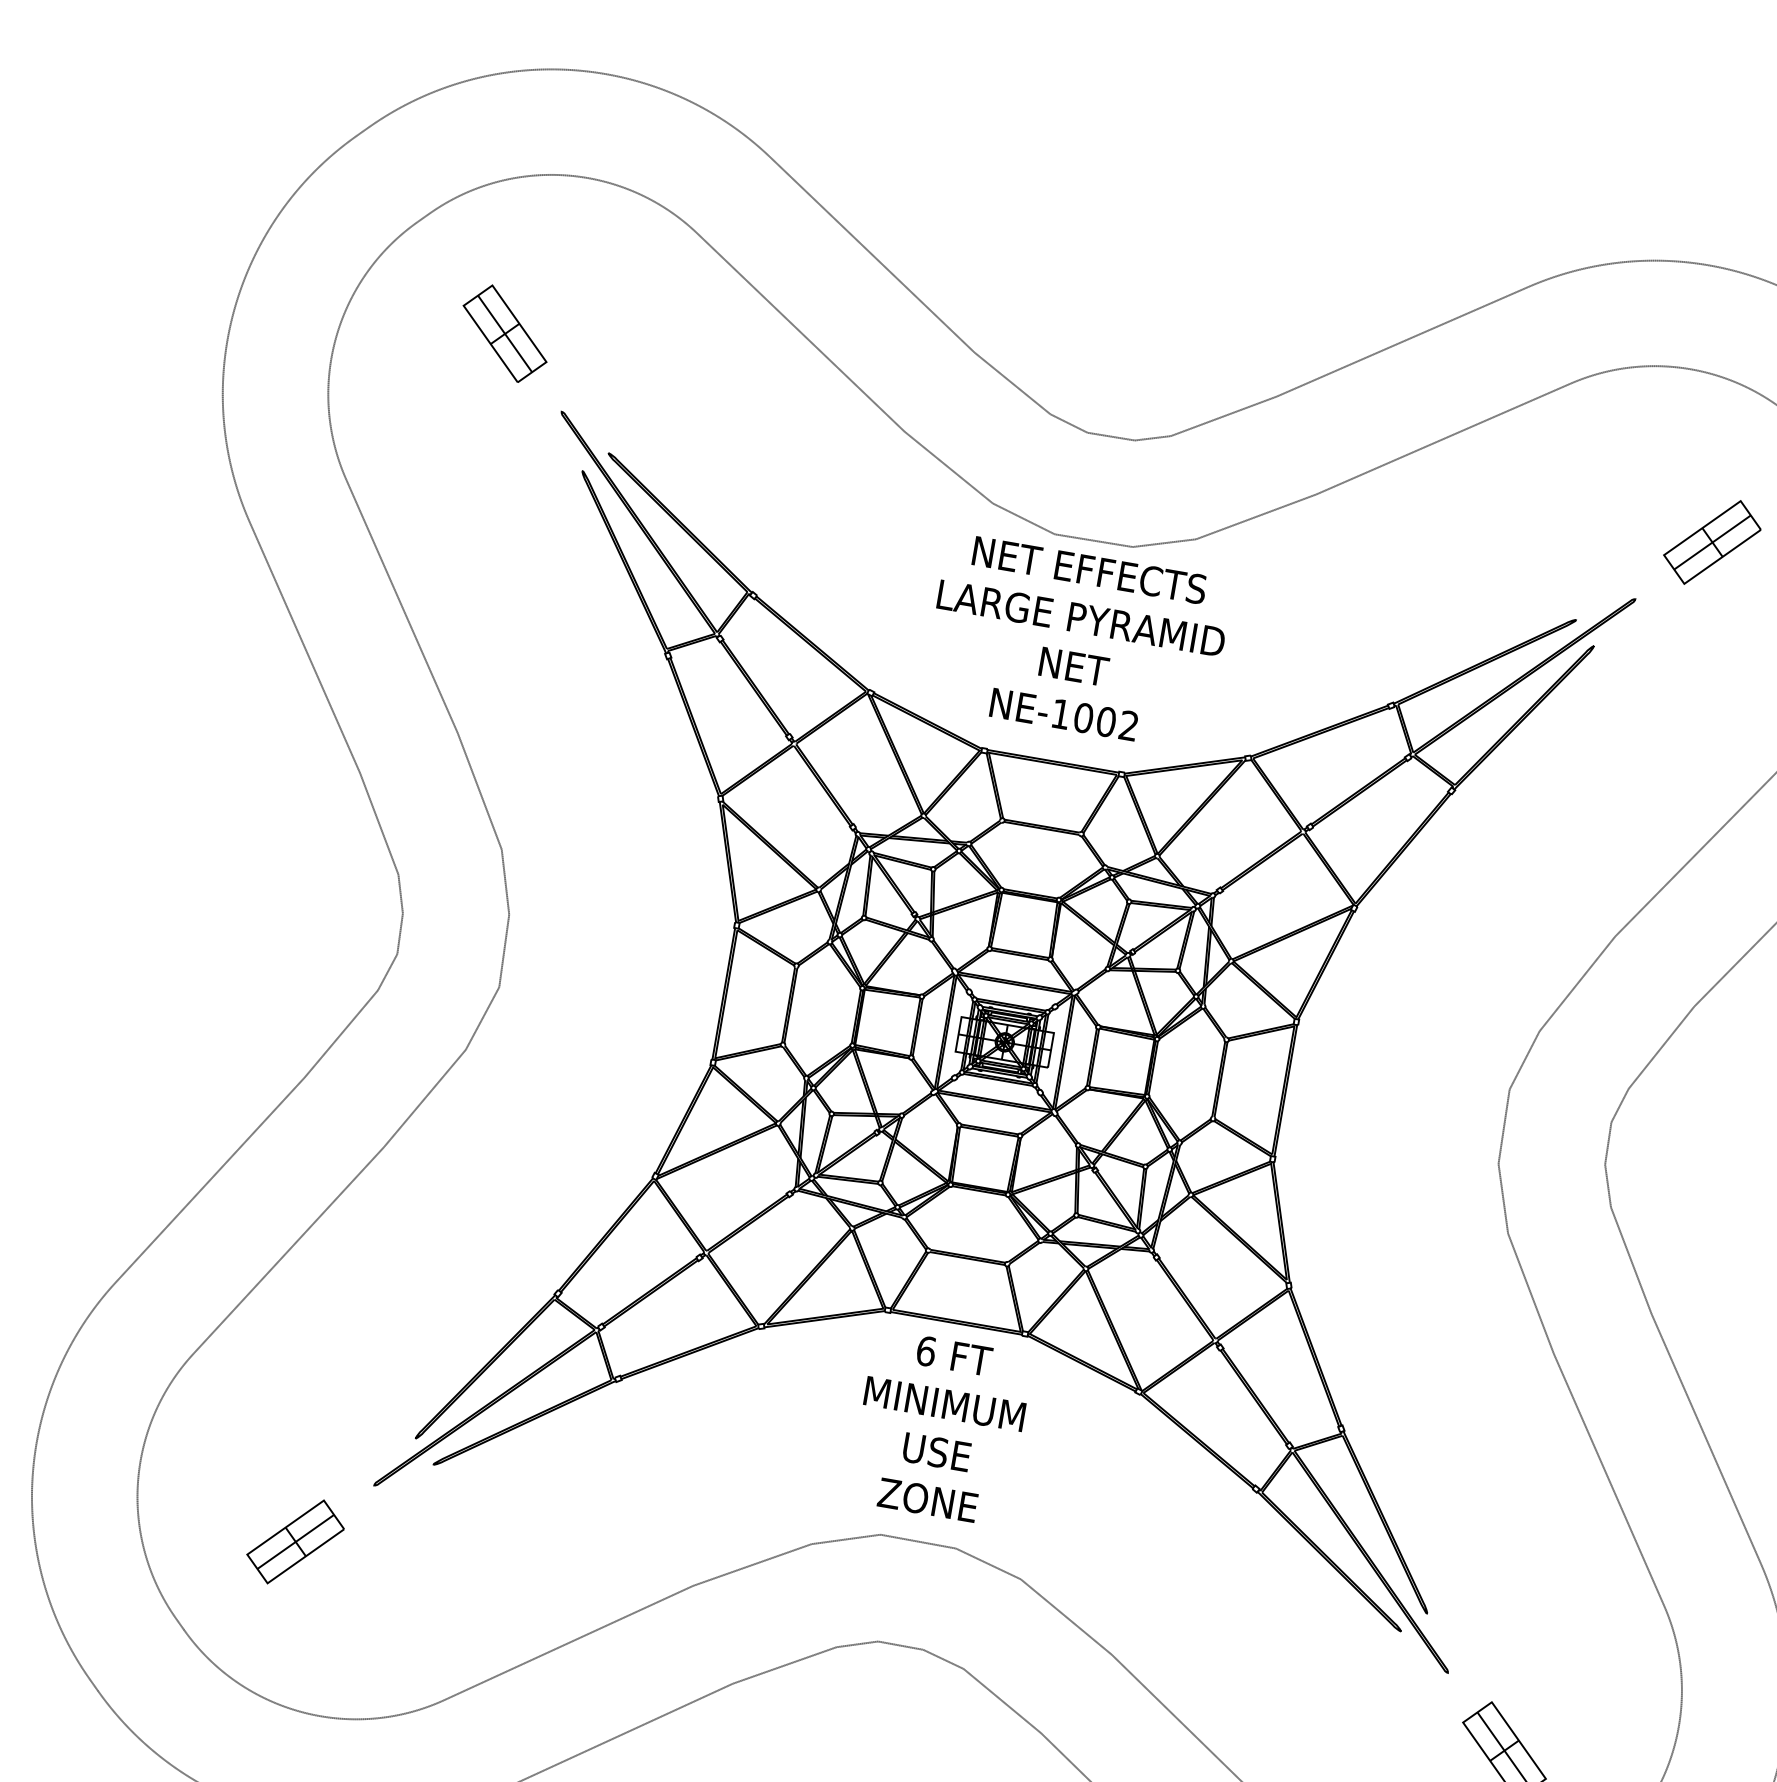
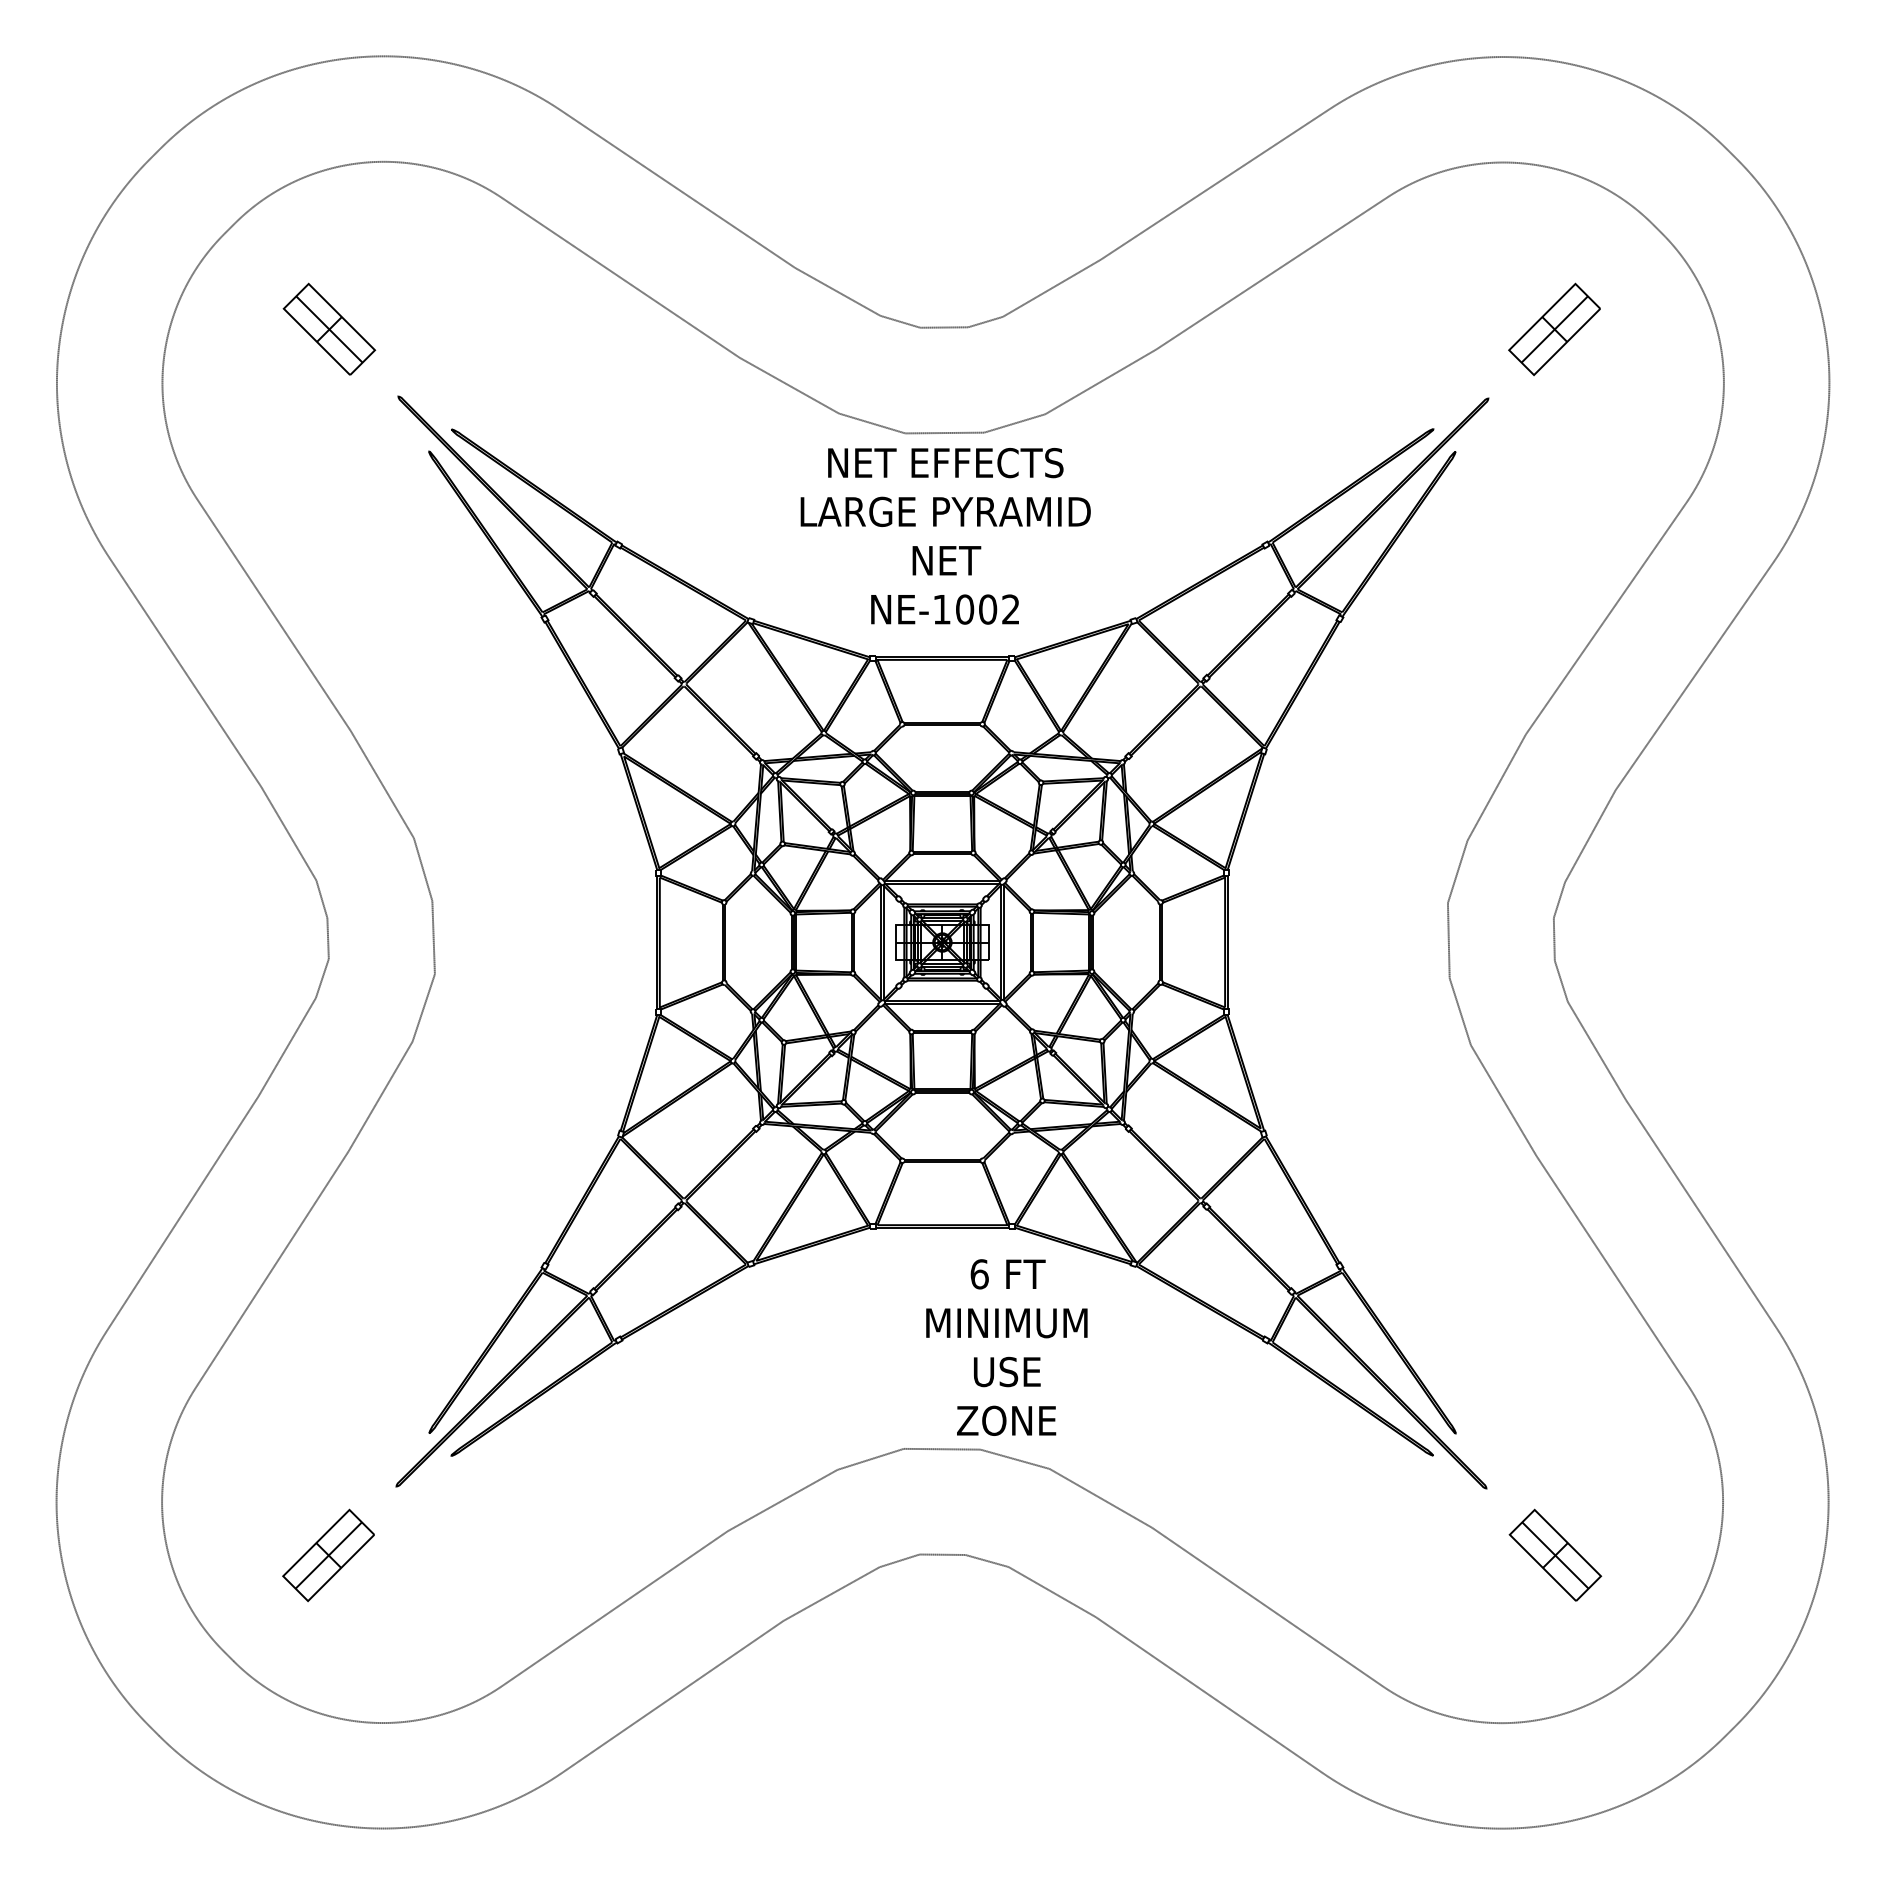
text: (940, 1427) -> (1006, 1347), moved

